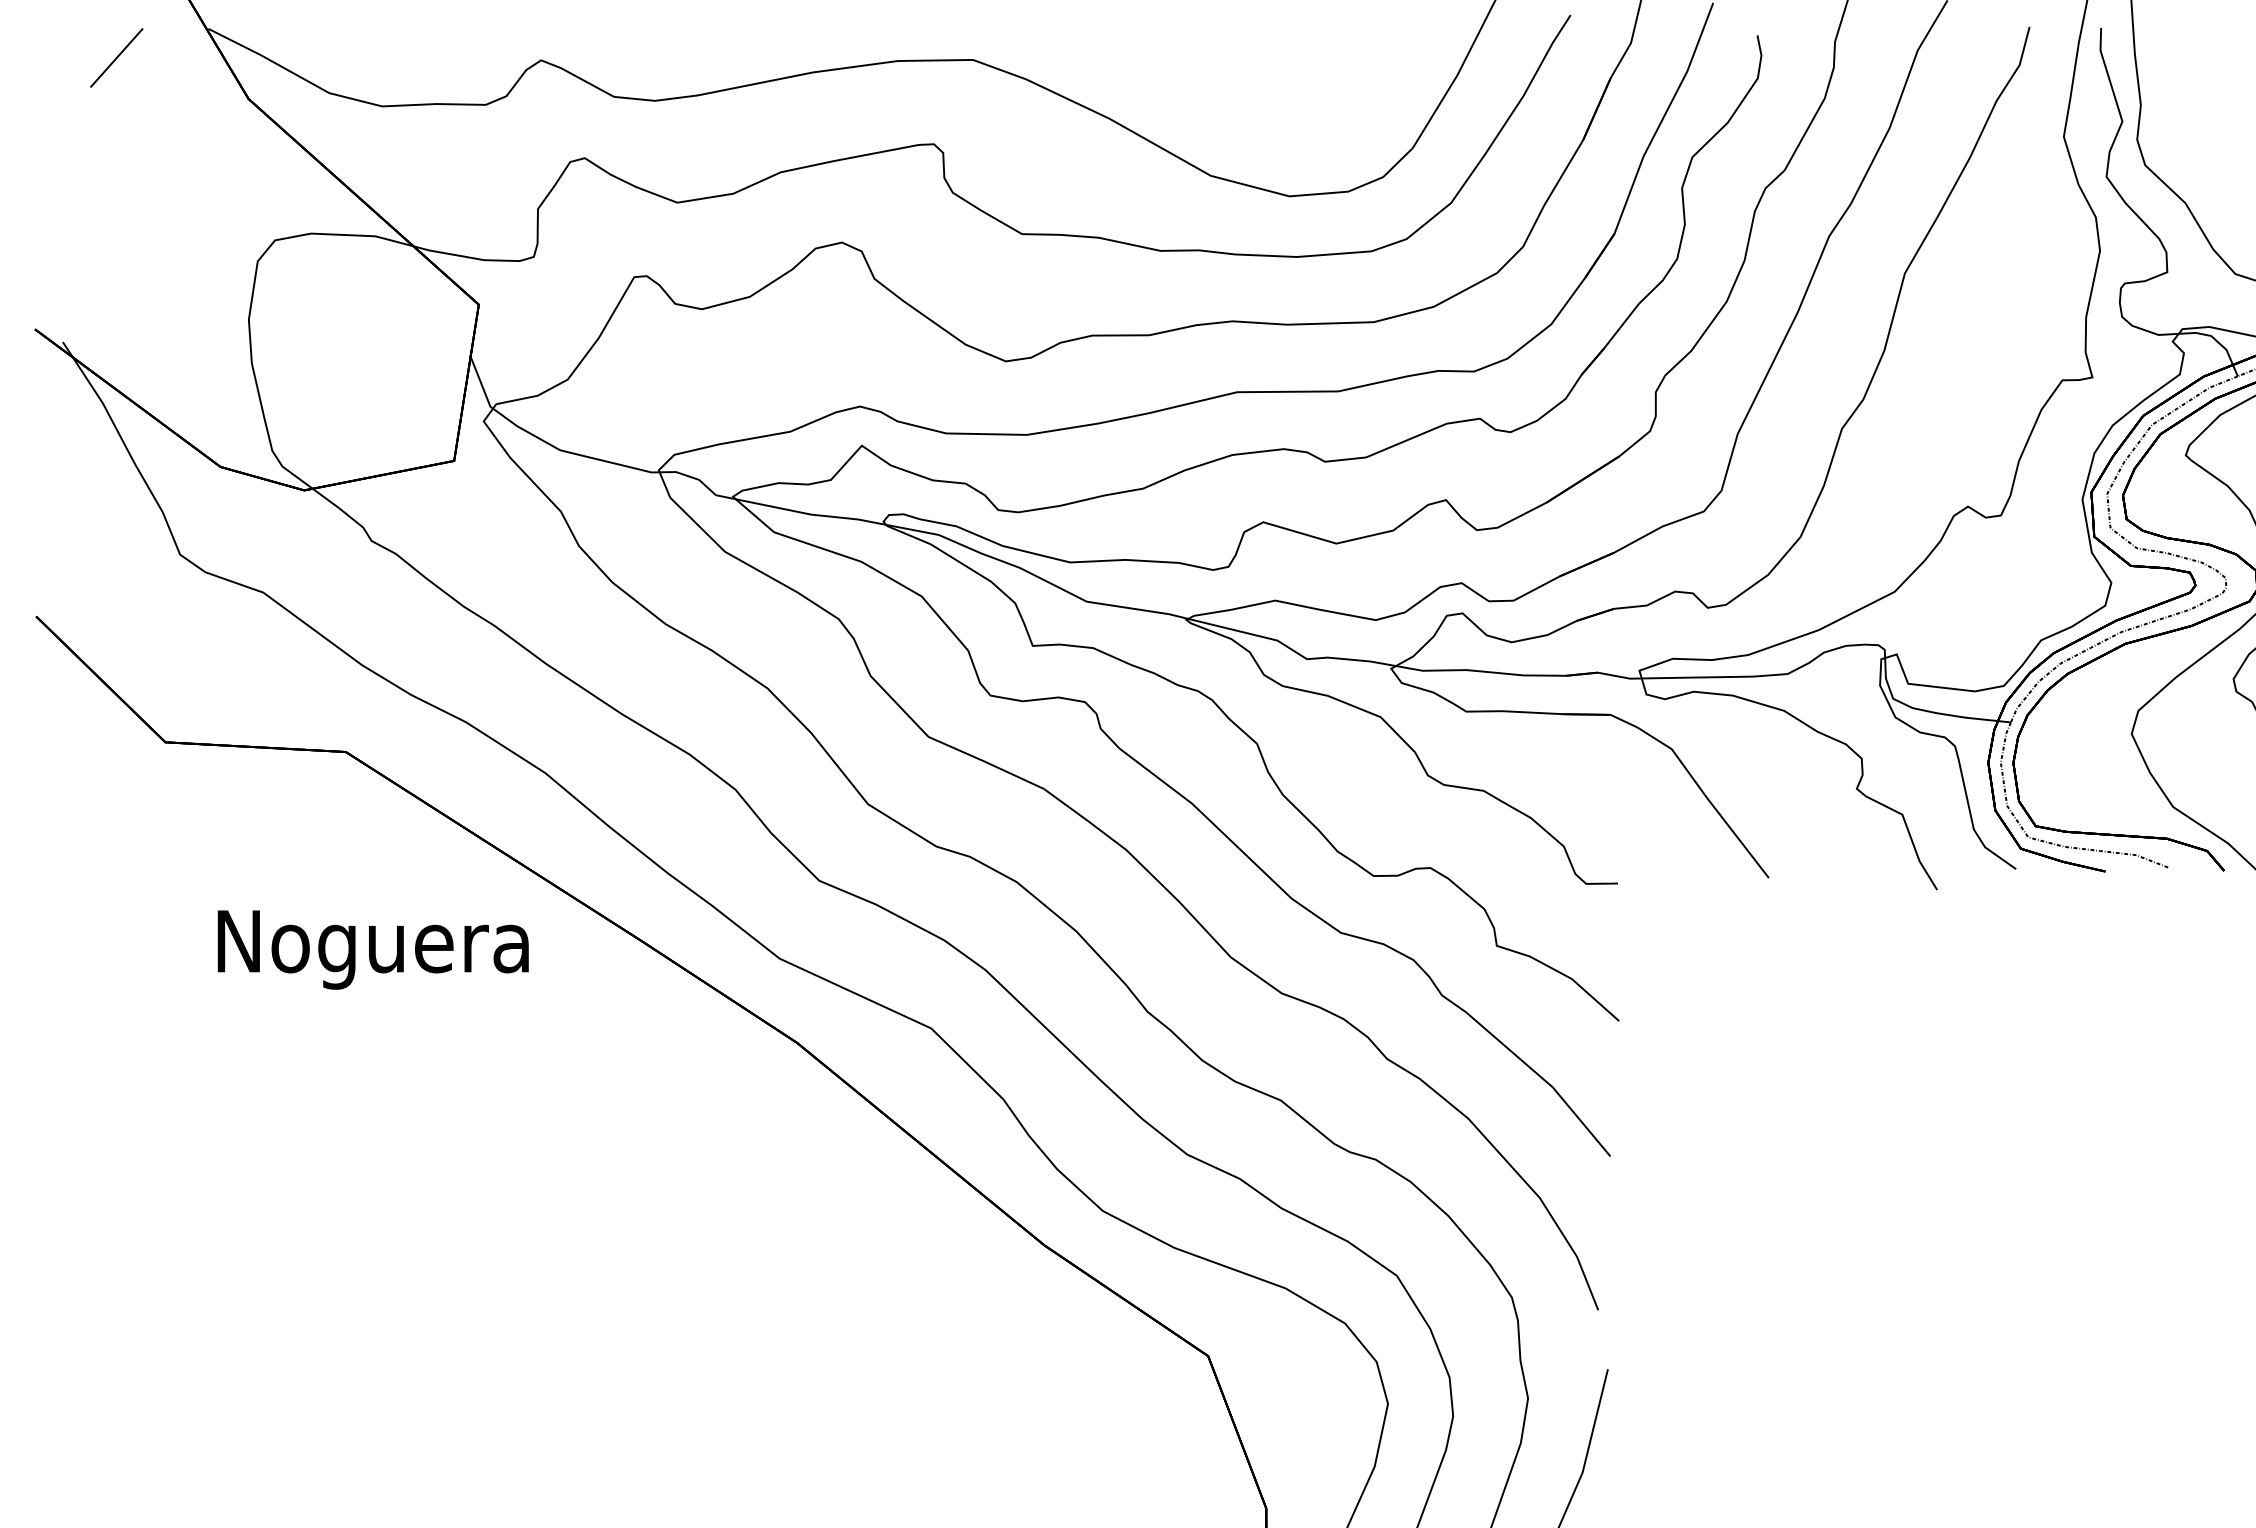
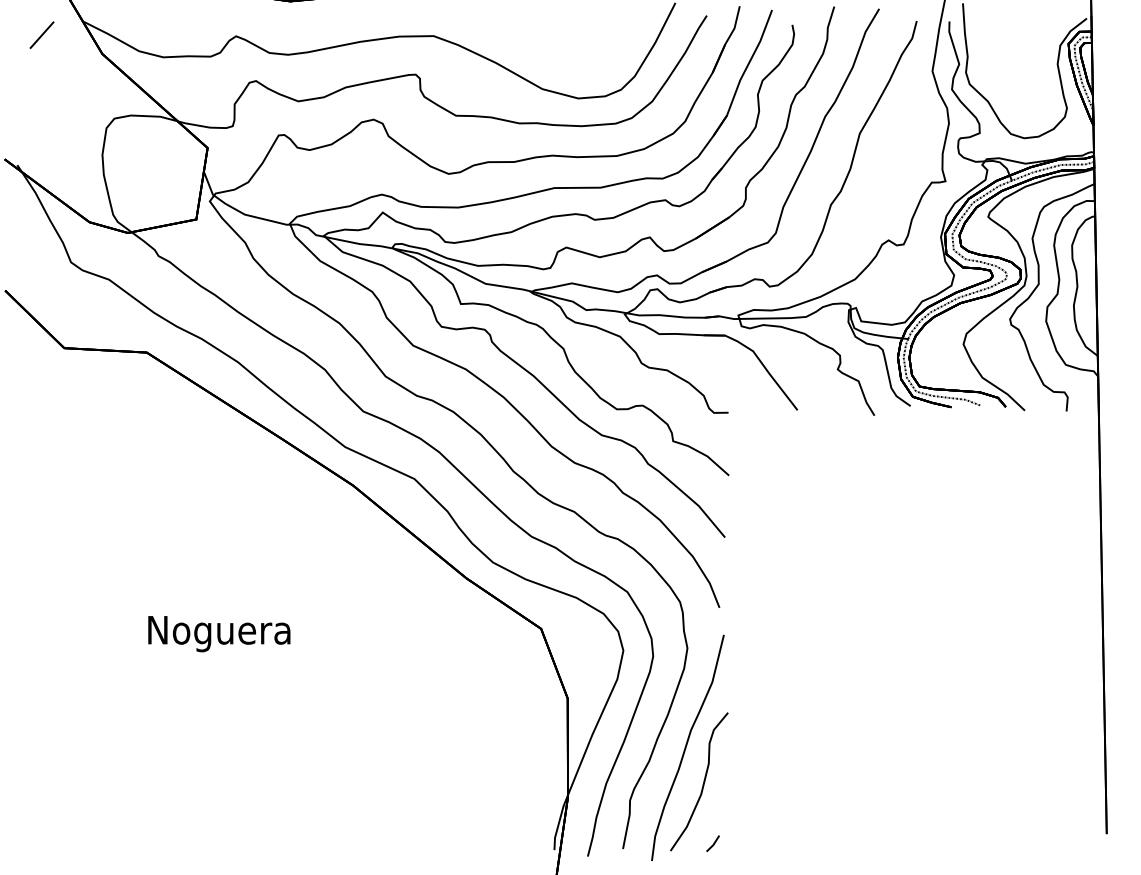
text: (373, 950) -> (219, 634), moved

